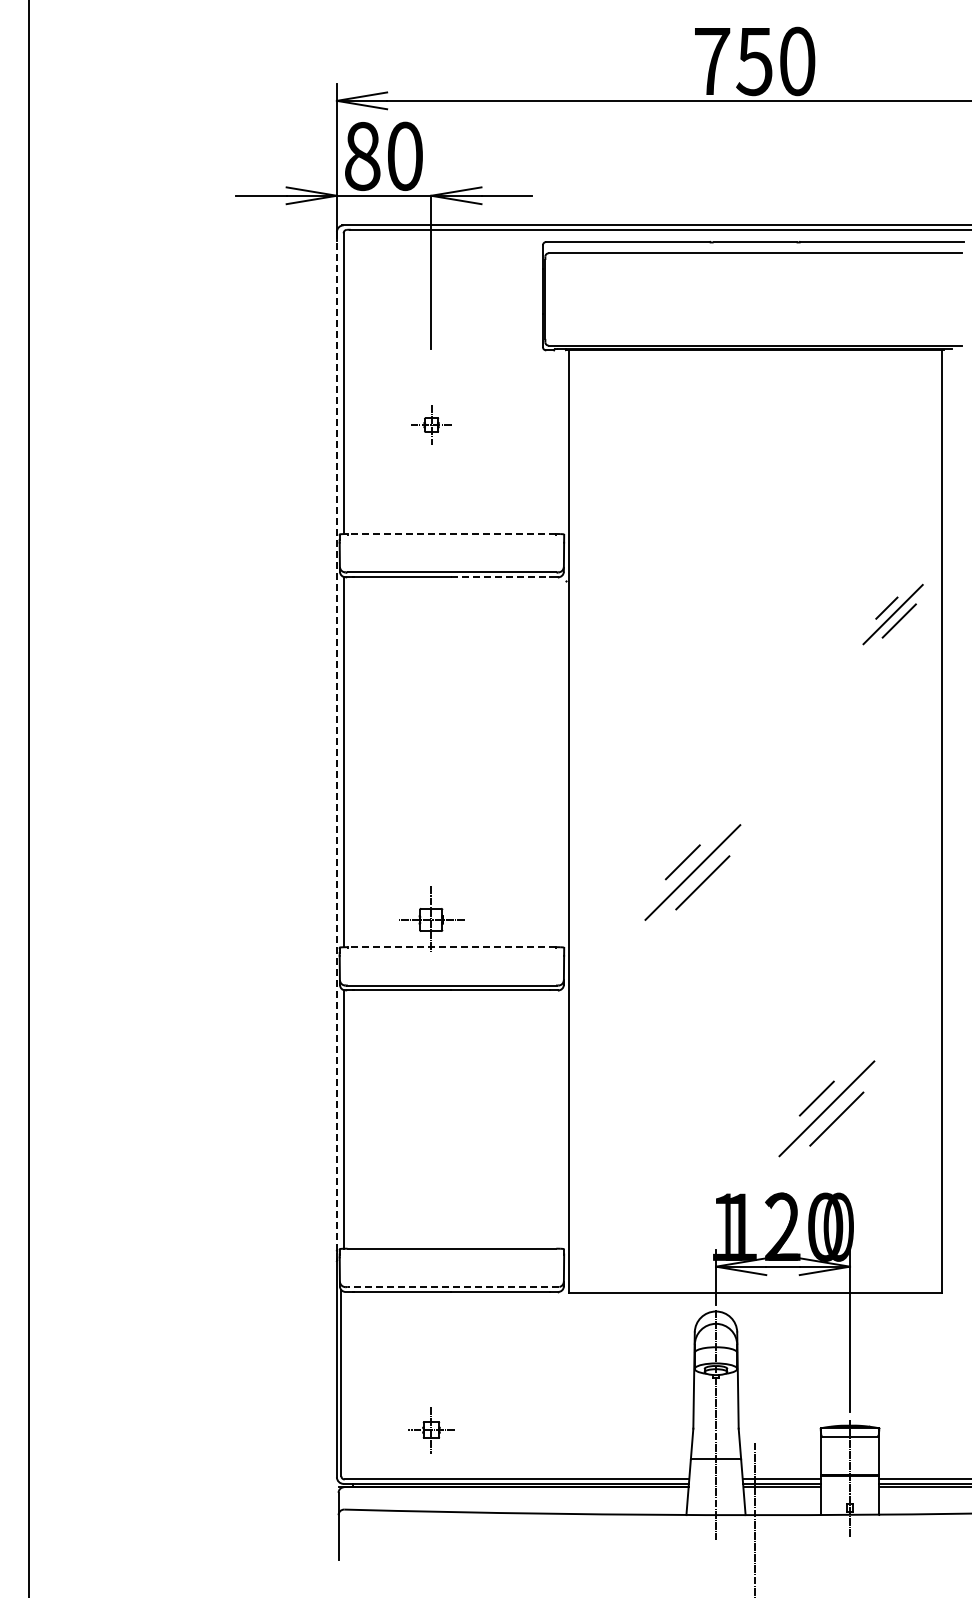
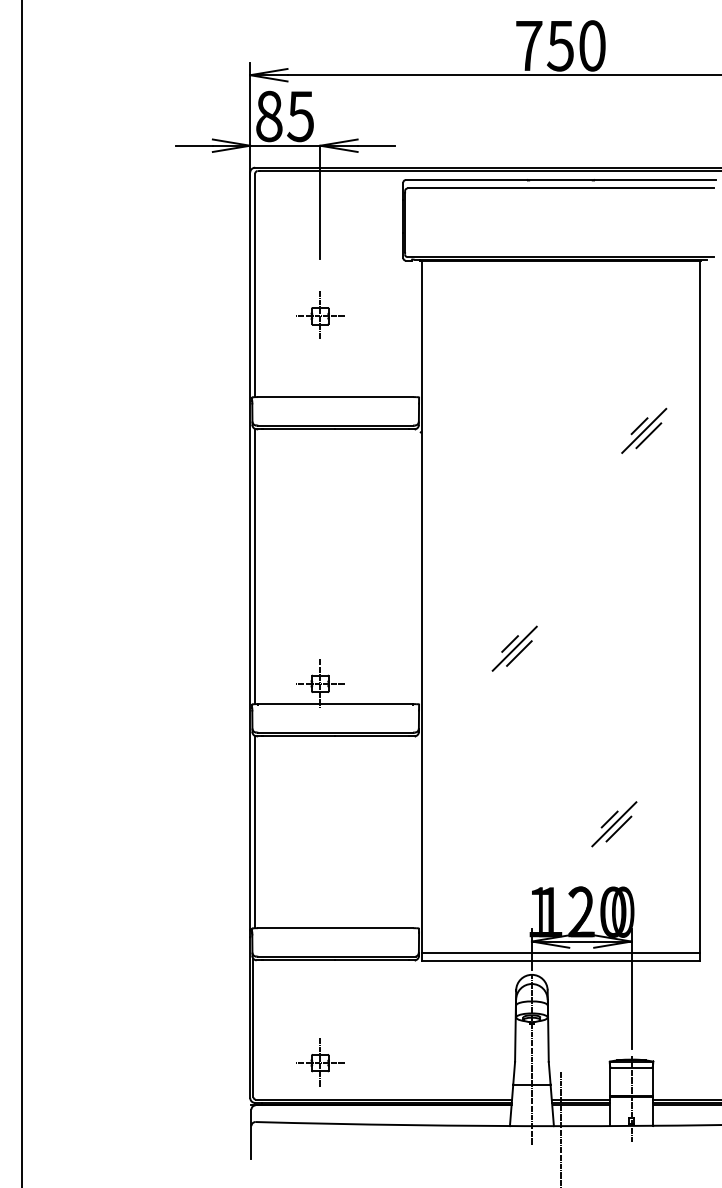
text: (404, 155) -> (300, 115), 80 -> 85
part: (431, 424) -> (320, 315), size x1.67
line: (451, 534) -> (335, 397), dashed -> solid
line: (500, 577) -> (371, 429), dashed -> solid
part: (892, 614) -> (643, 430), moved
line: (336, 742) -> (249, 552), dashed -> solid
part: (692, 872) -> (514, 648), size x0.62
line: (451, 947) -> (335, 704), dashed -> solid
part: (826, 1108) -> (614, 823), size x0.62
line: (754, 1282) -> (560, 953), added
line: (453, 1287) -> (336, 957), dashed -> solid
part: (431, 1429) -> (320, 1062), size x1.43

